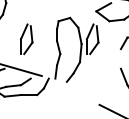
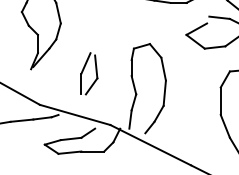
part: (97, 38) -> (187, 72), removed
line: (120, 58) -> (220, 100), added
line: (70, 90) -> (150, 145), added

